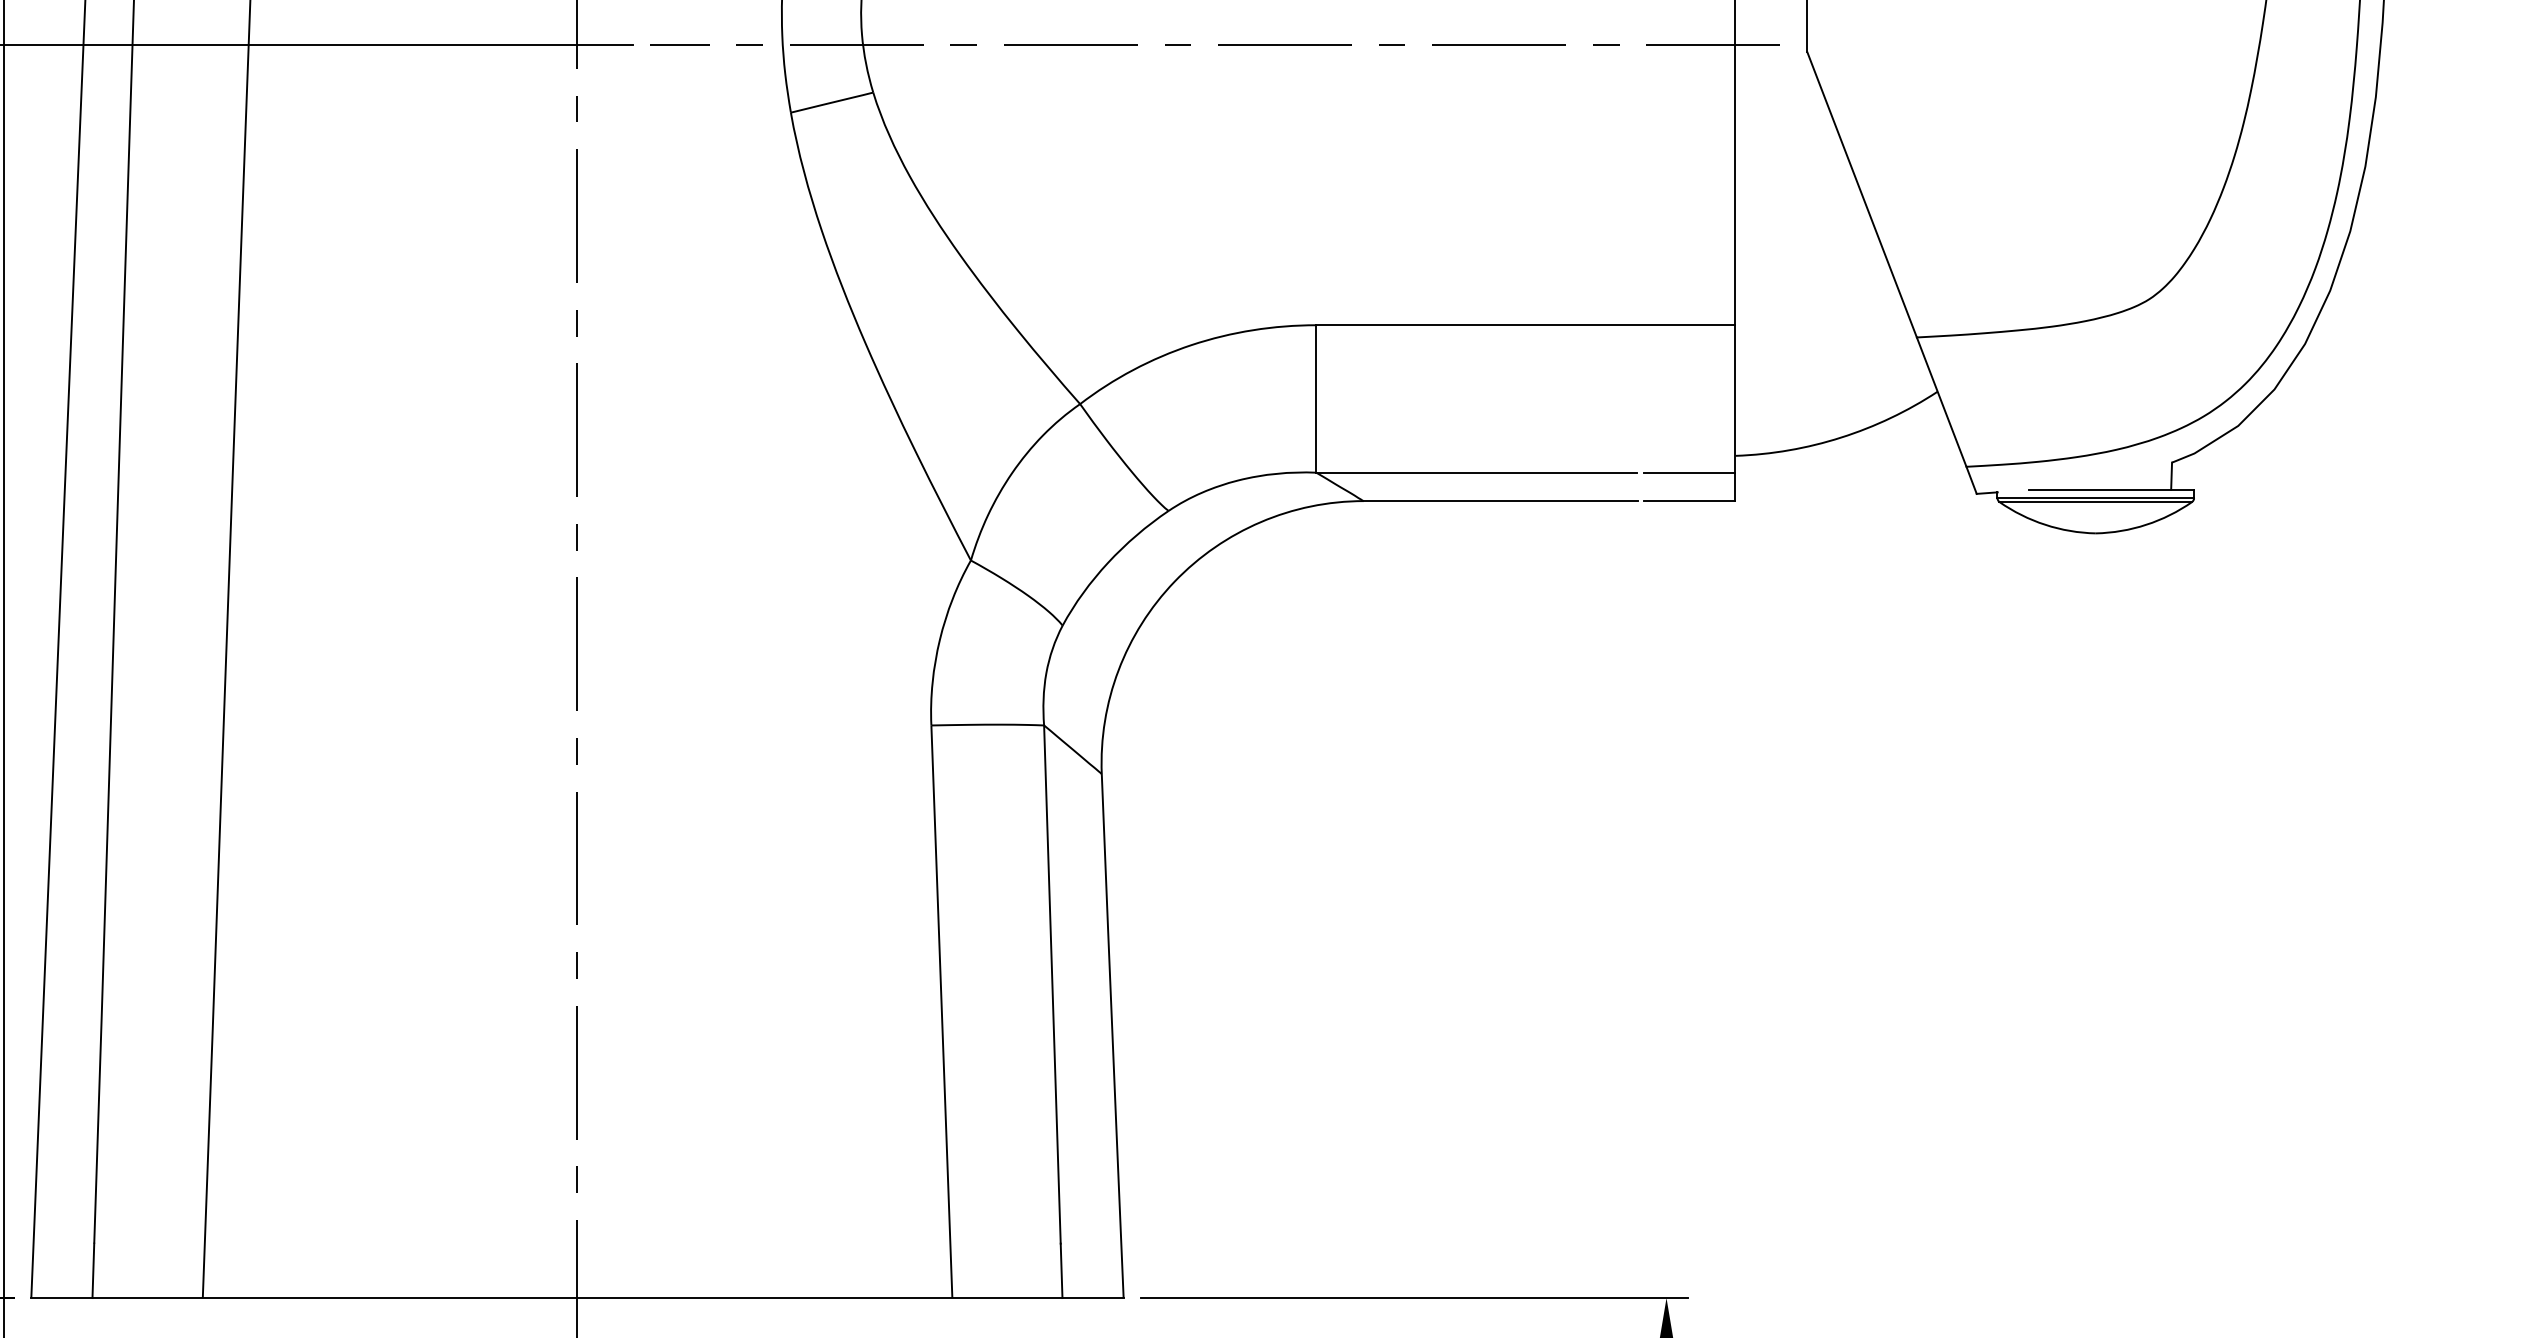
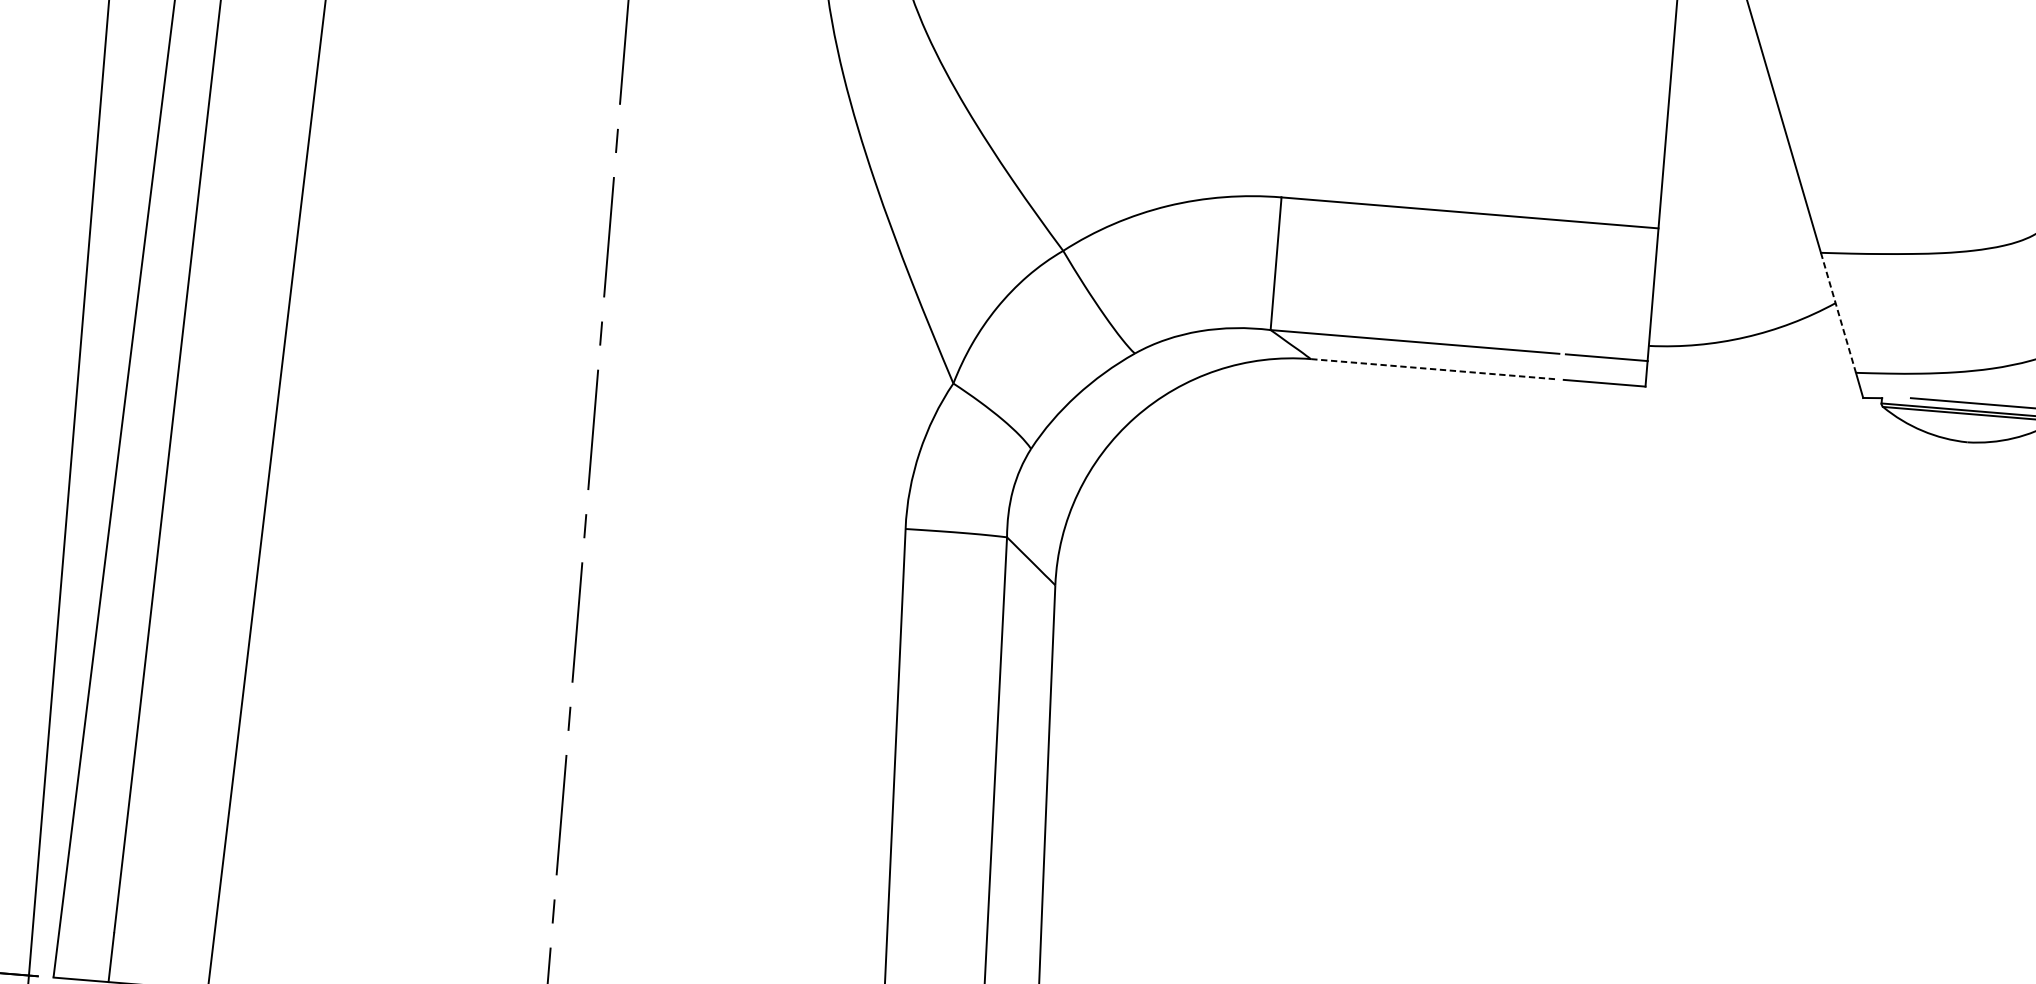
line: (1941, 402) -> (1838, 313), solid -> dashed
line: (1500, 501) -> (1434, 369), solid -> dashed

